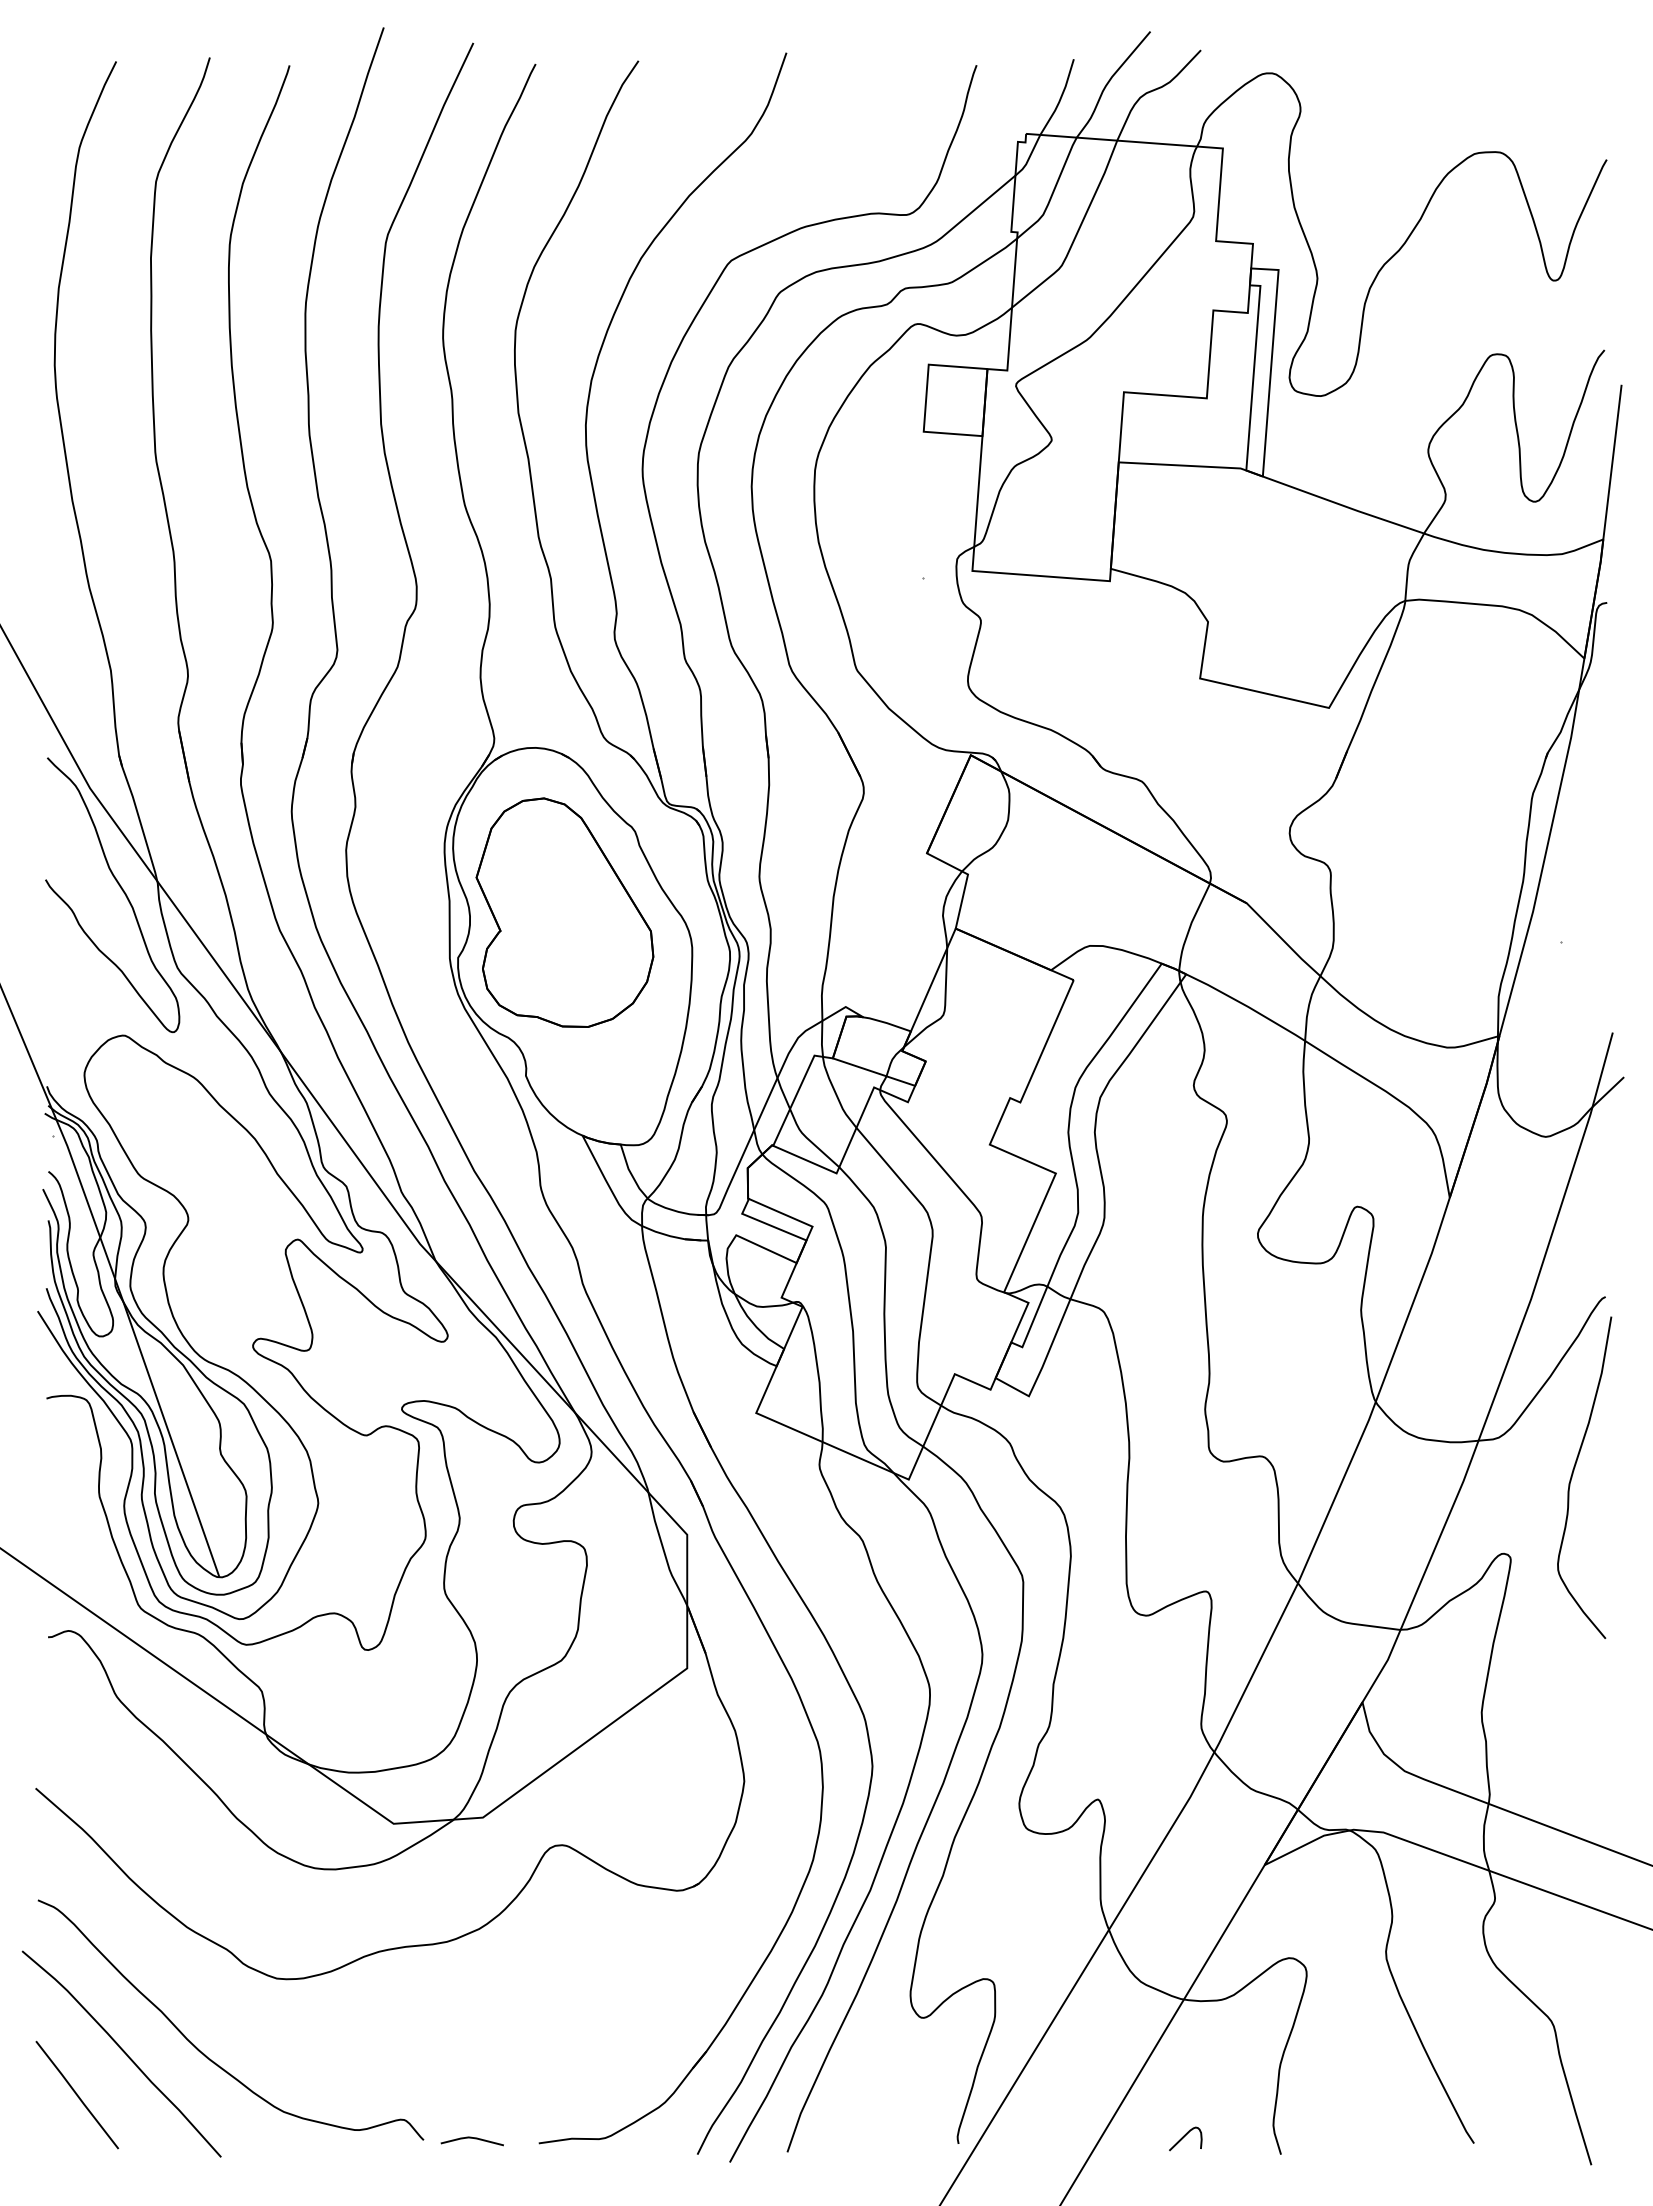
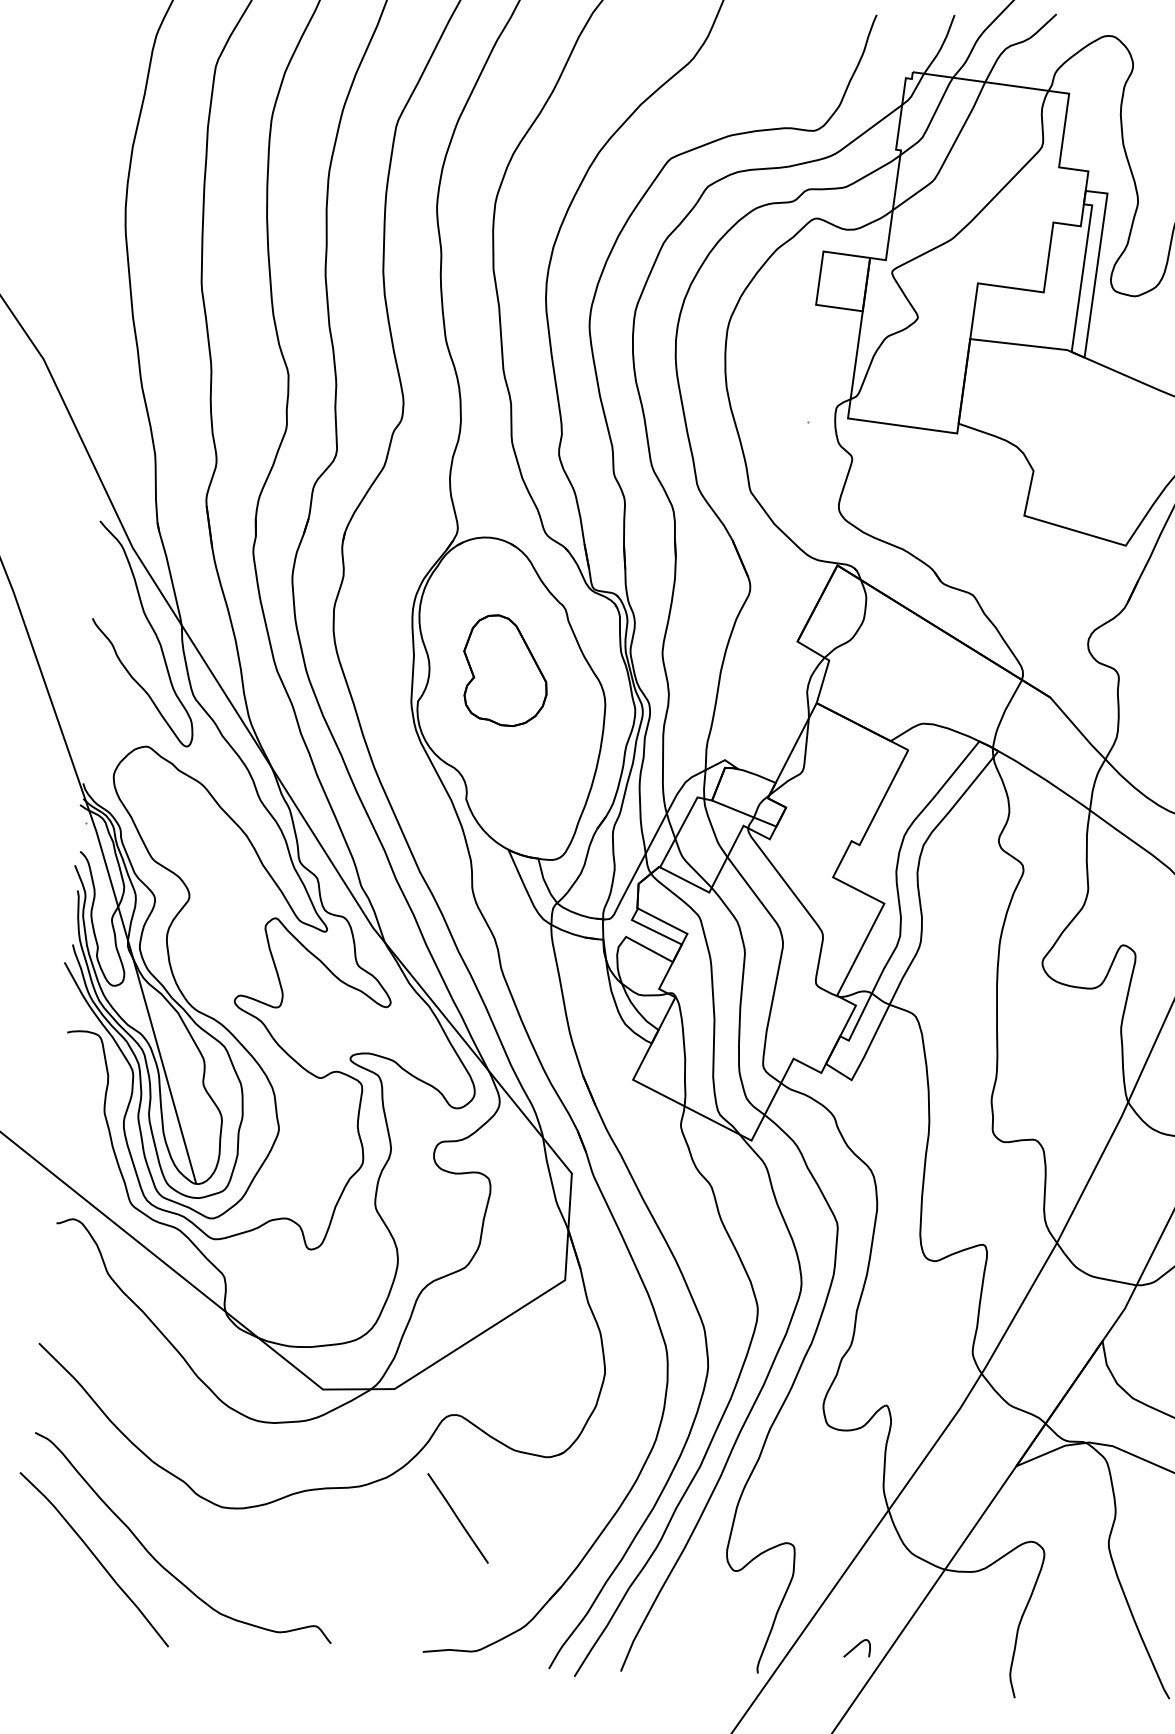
part: (564, 912) -> (505, 670), size x0.6
line: (77, 2094) -> (458, 1518), moved
curve: (1184, 2137) -> (856, 1647), moved
line: (471, 2138) -> (369, 1644), removed

